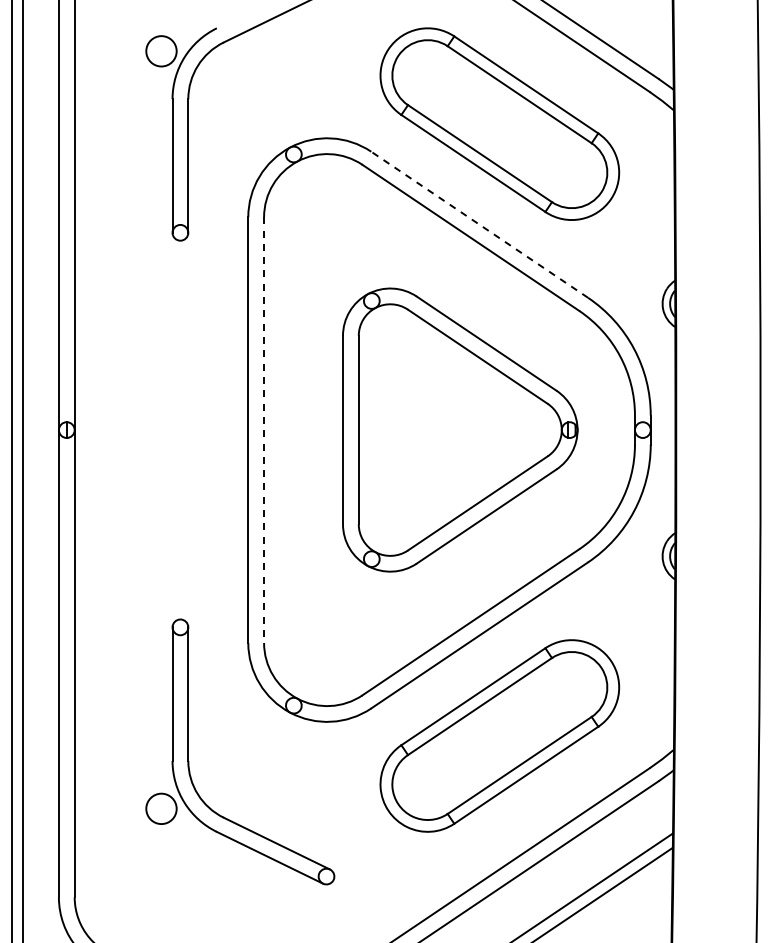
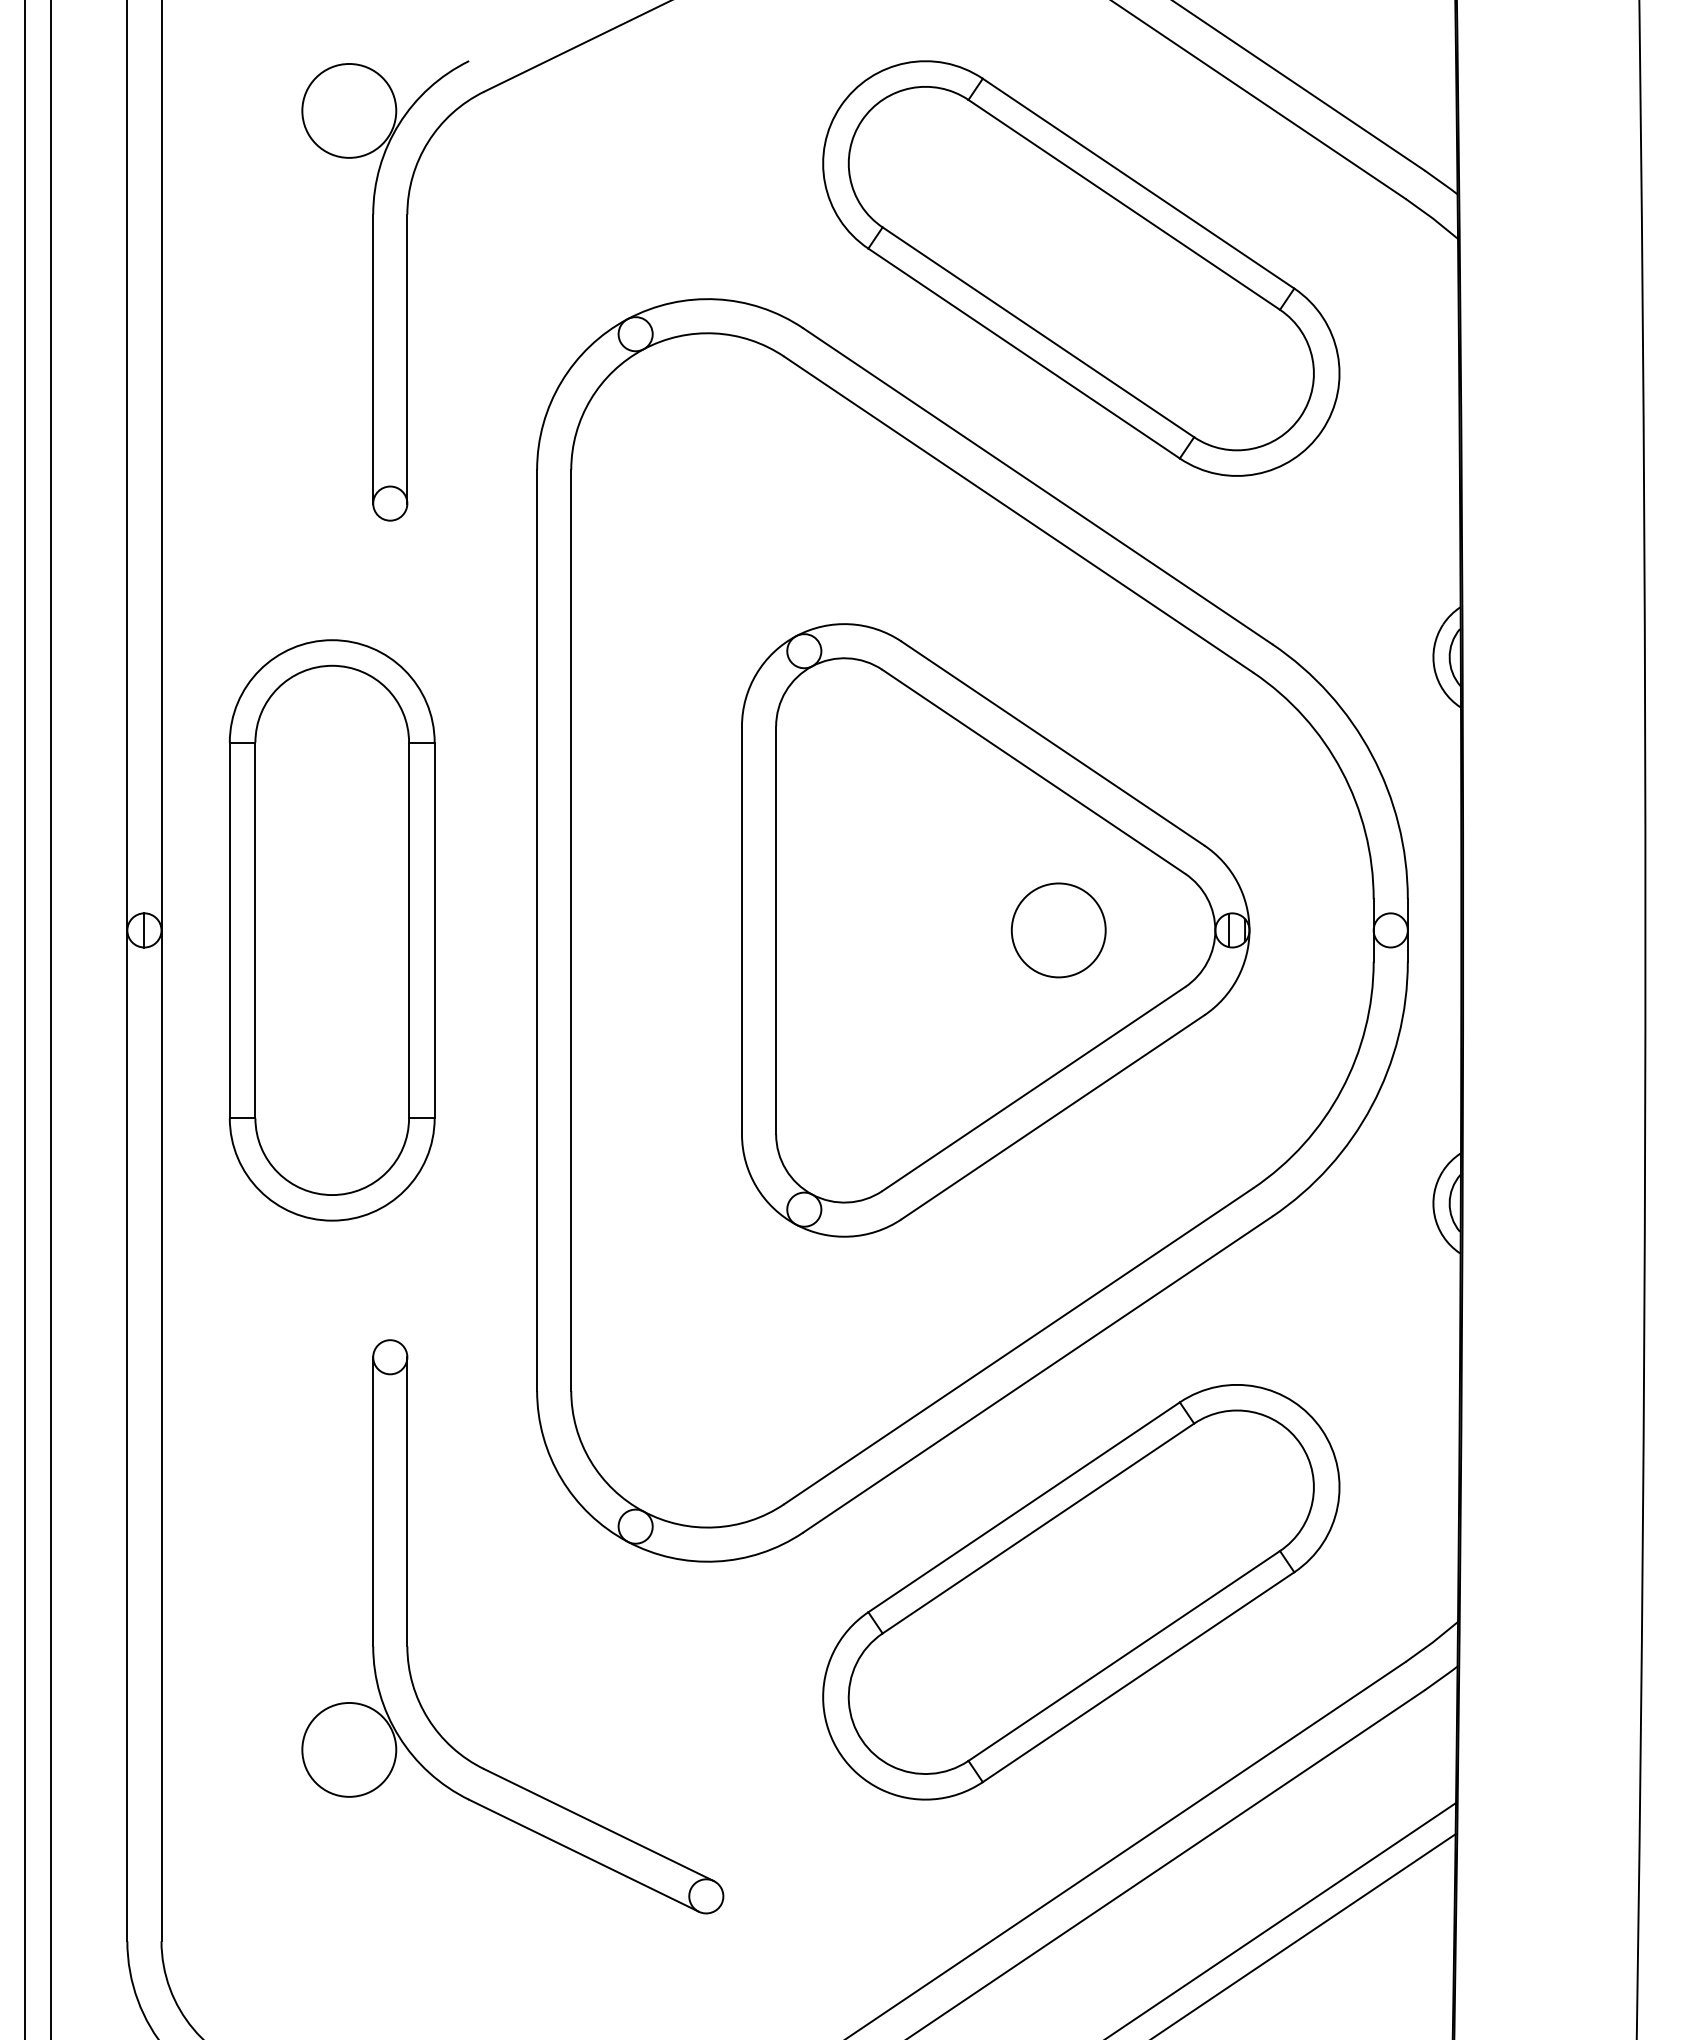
circle: (161, 51) -> (349, 111), size x1.43
line: (479, 224) -> (1037, 485), dashed -> solid
circle: (488, 429) -> (1056, 929), added
part: (153, 430) -> (332, 931), added
line: (264, 430) -> (572, 931), dashed -> solid
circle: (161, 808) -> (349, 1749), size x1.43

